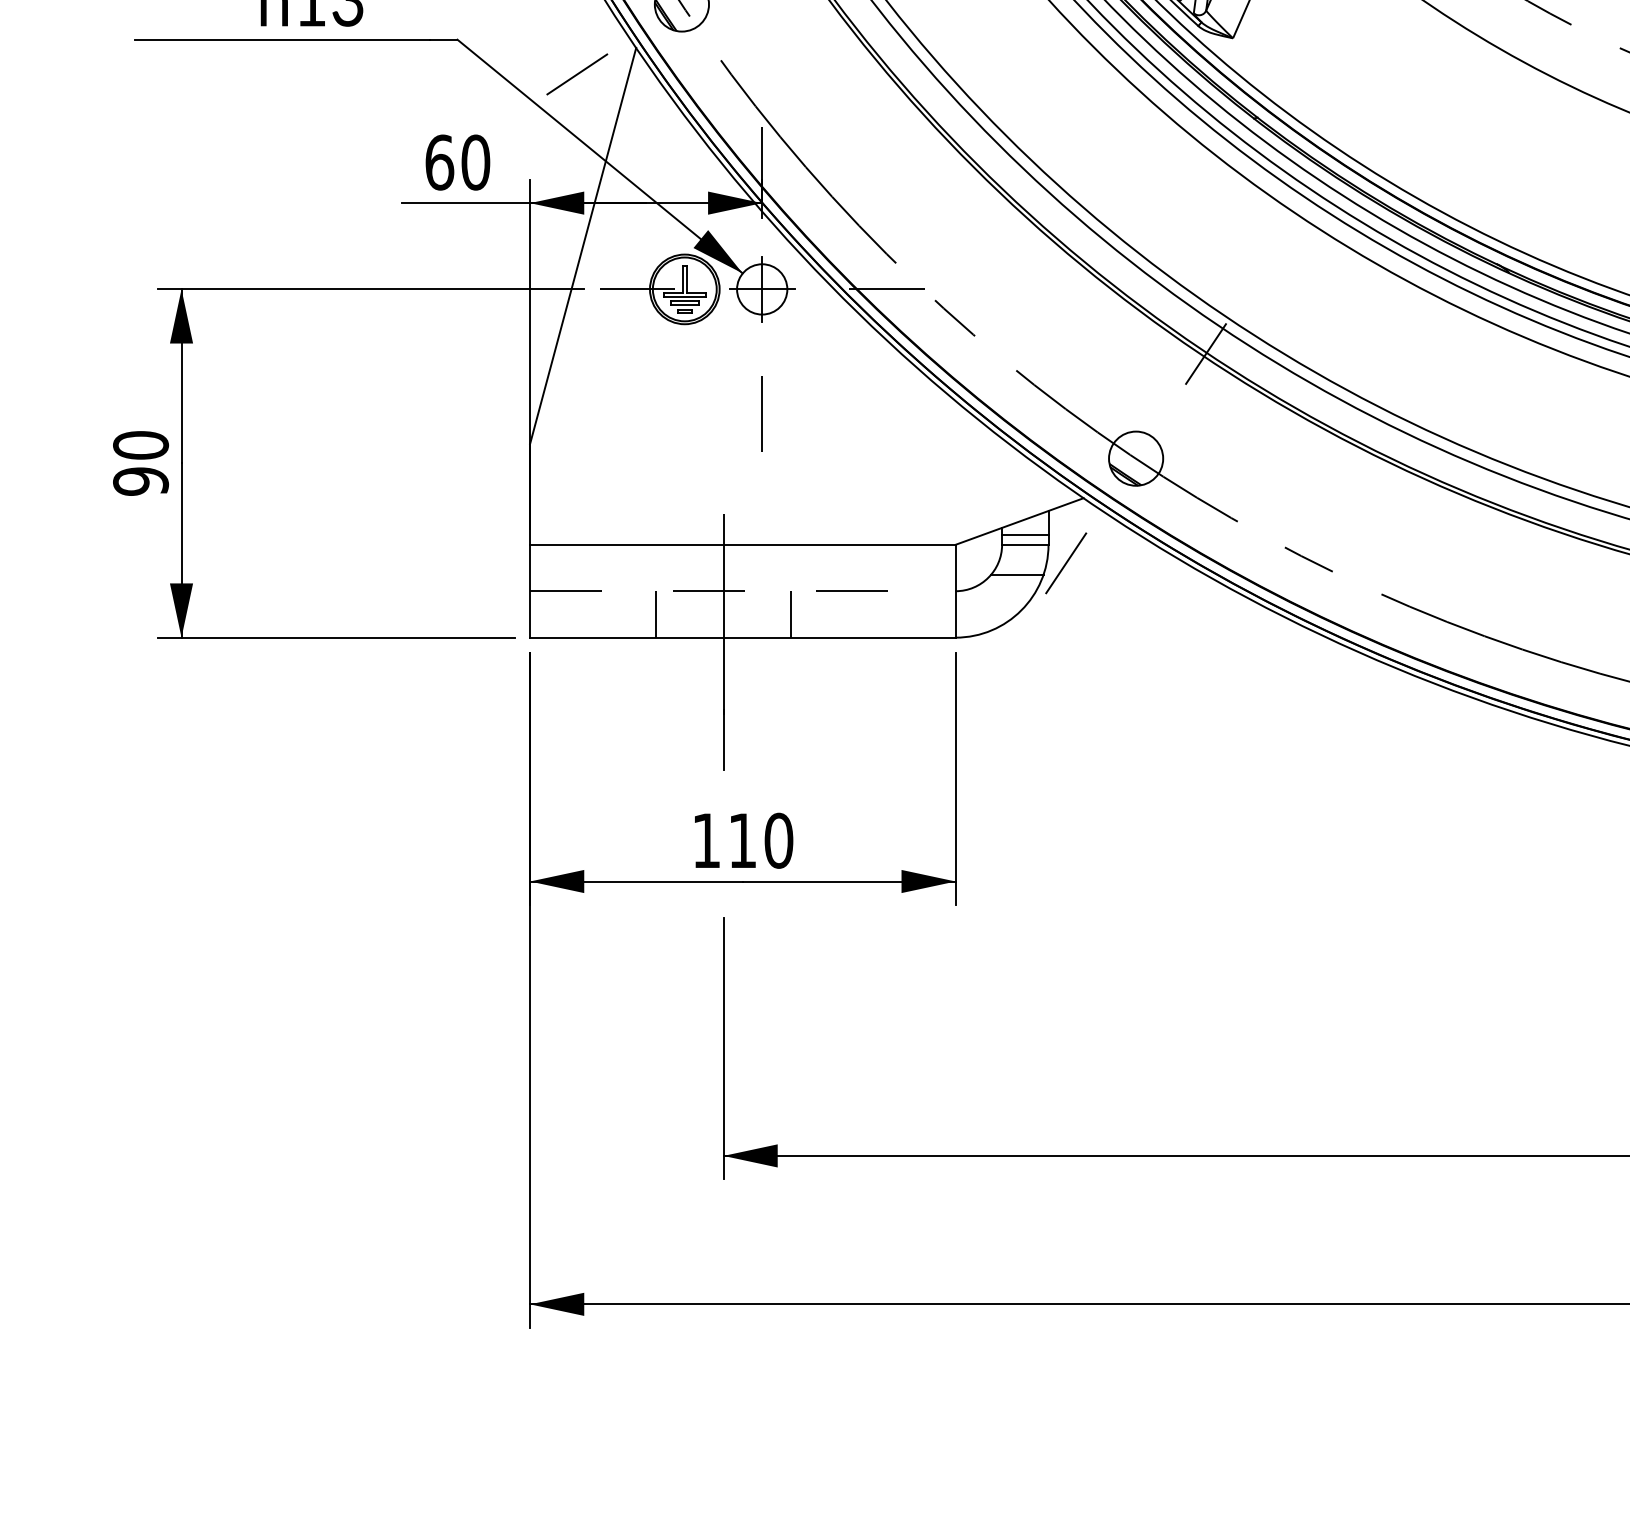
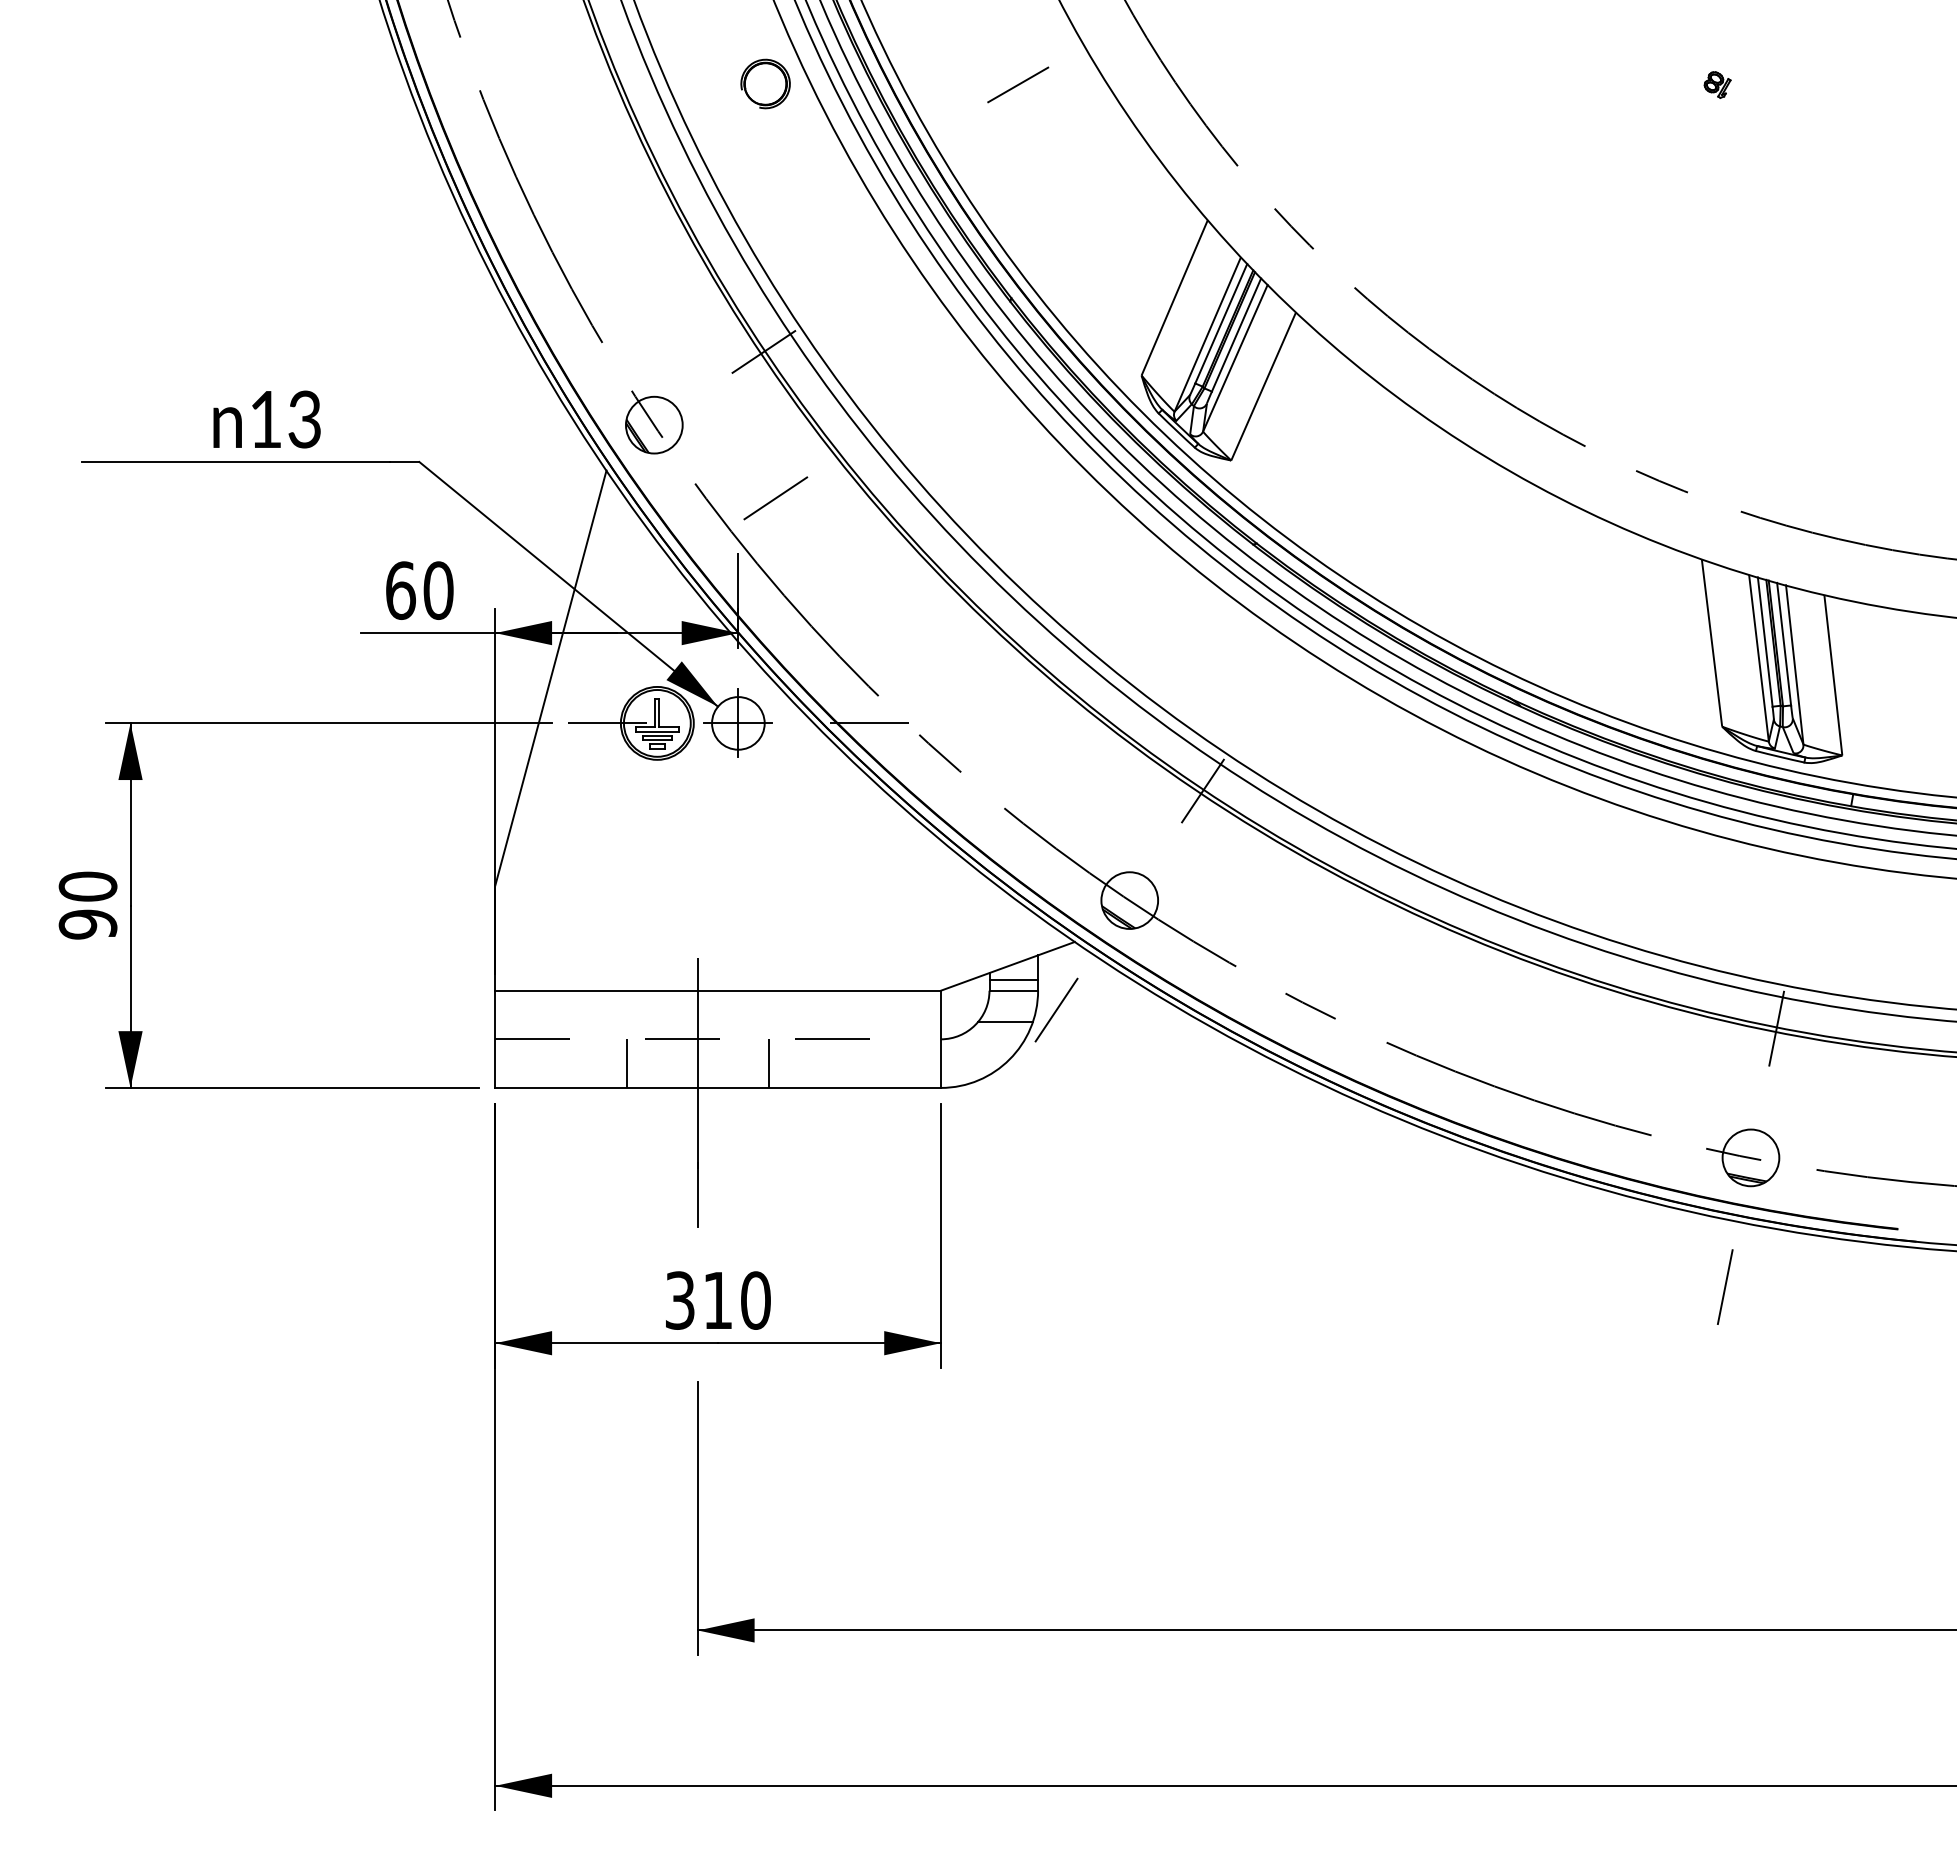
line: (576, 74) -> (775, 498), moved
line: (762, 413) -> (738, 853), removed
text: (706, 840) -> (680, 1300), 110 -> 310

